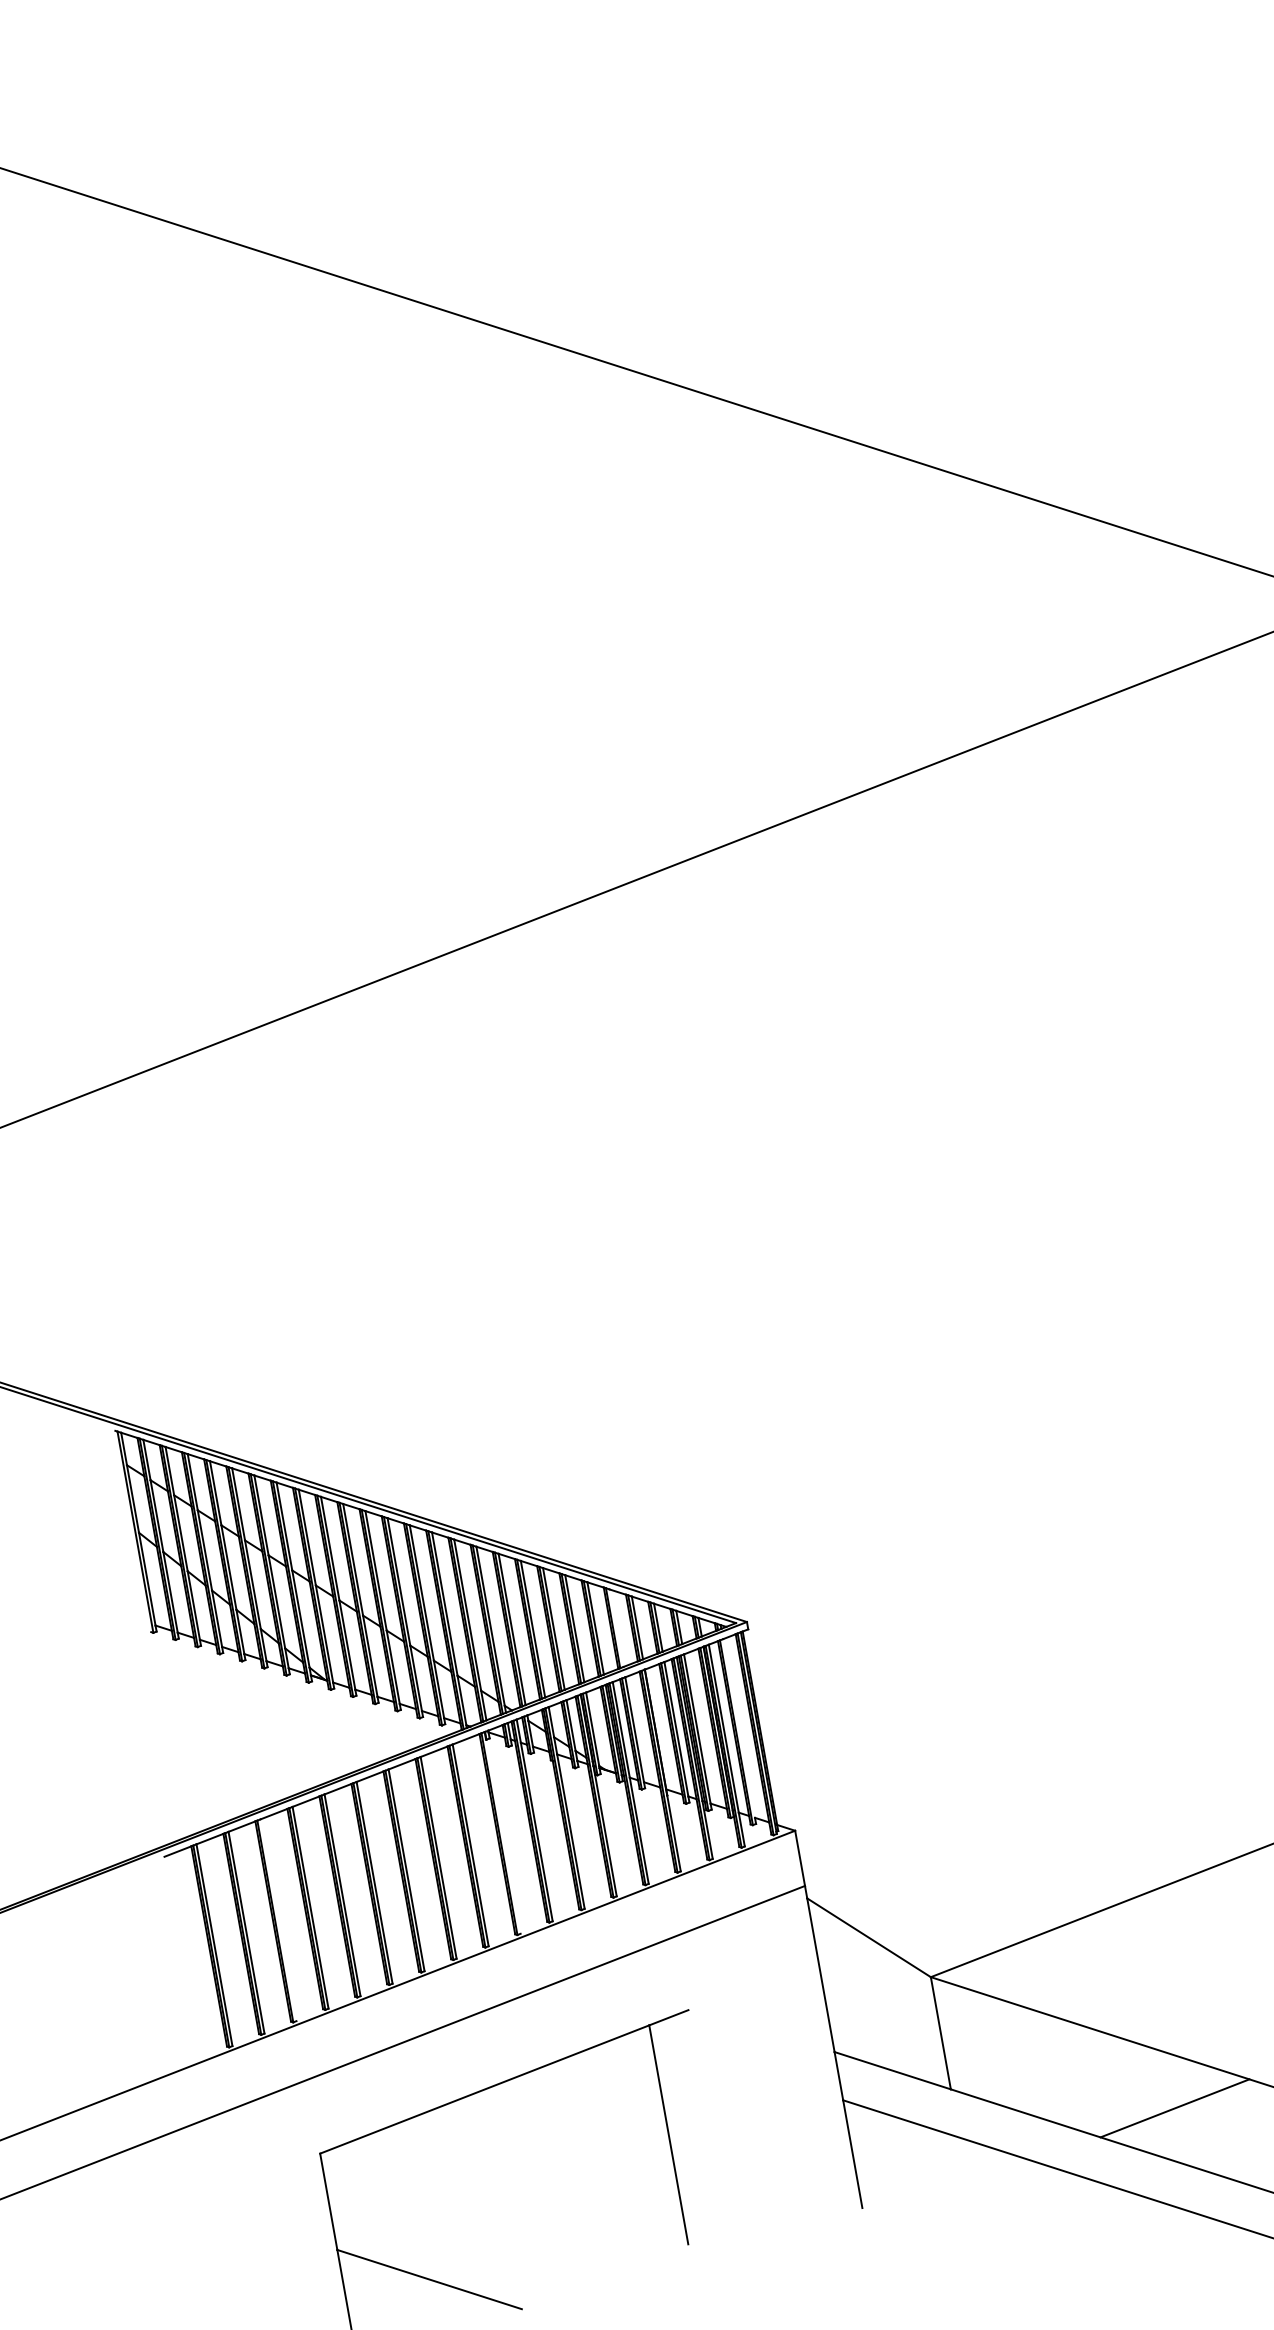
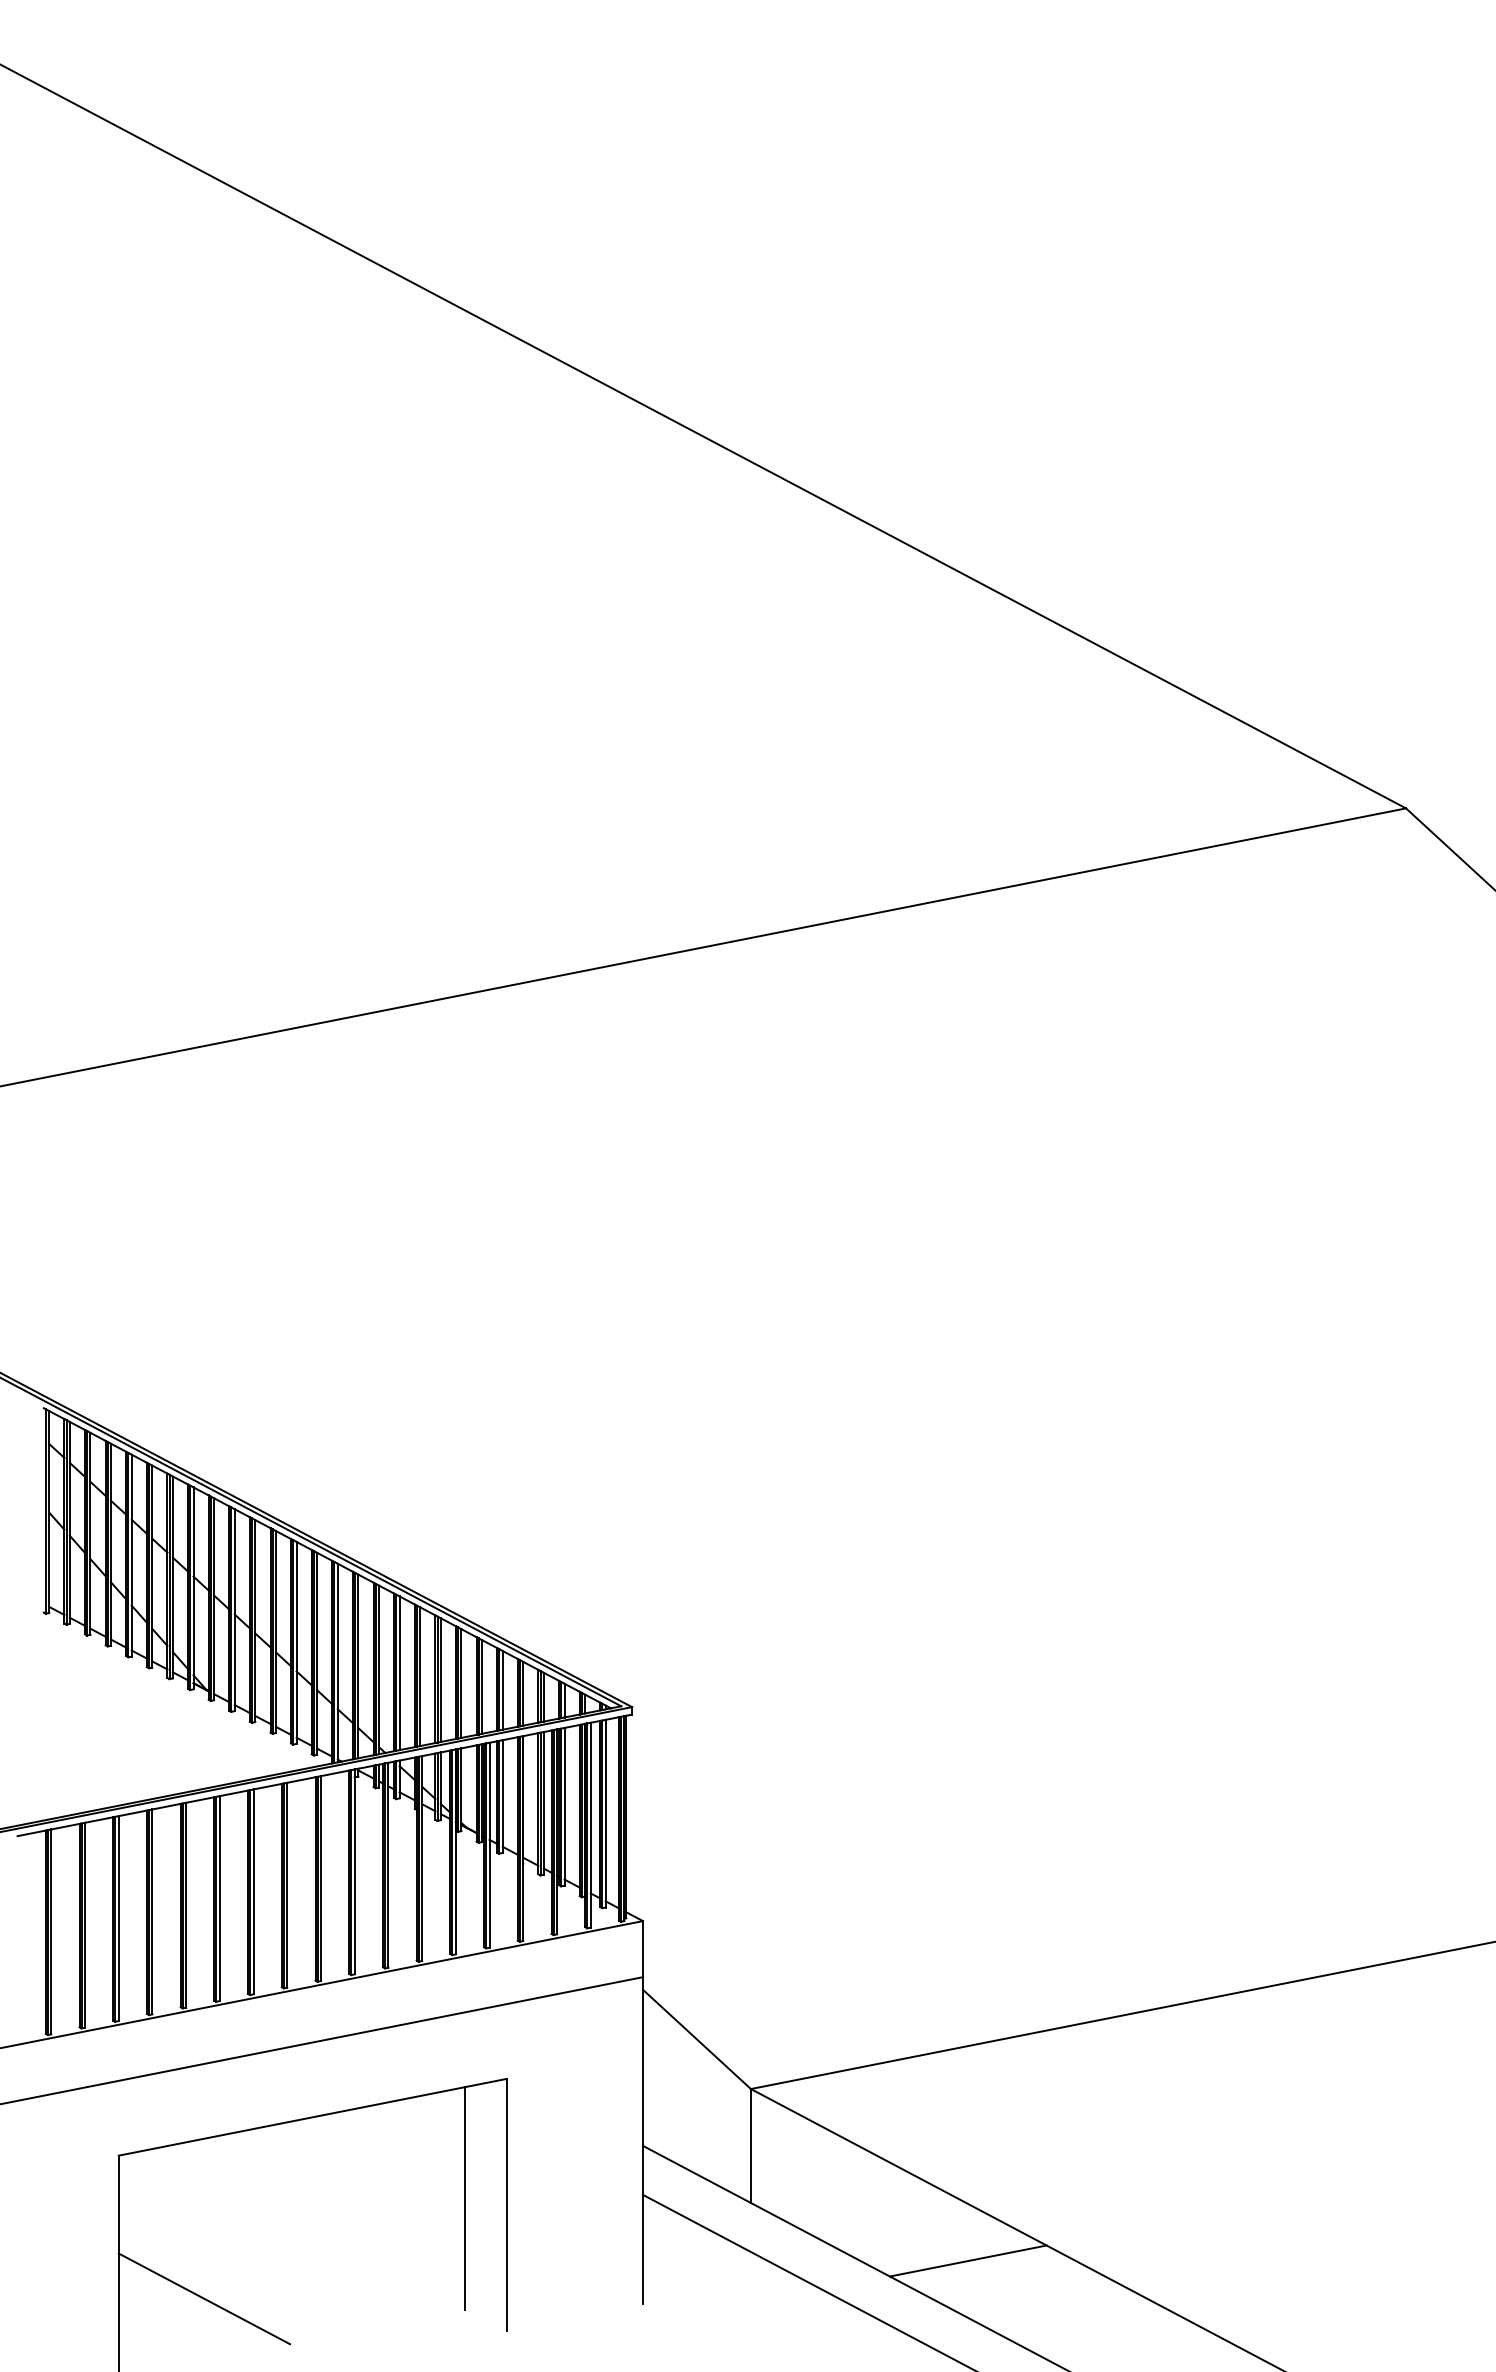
line: (616, 1628) -> (502, 1690), added
line: (738, 1728) -> (605, 1810), added
line: (503, 1836) -> (354, 1875), added
line: (278, 1920) -> (118, 1918), added
line: (710, 2133) -> (506, 2204), added

